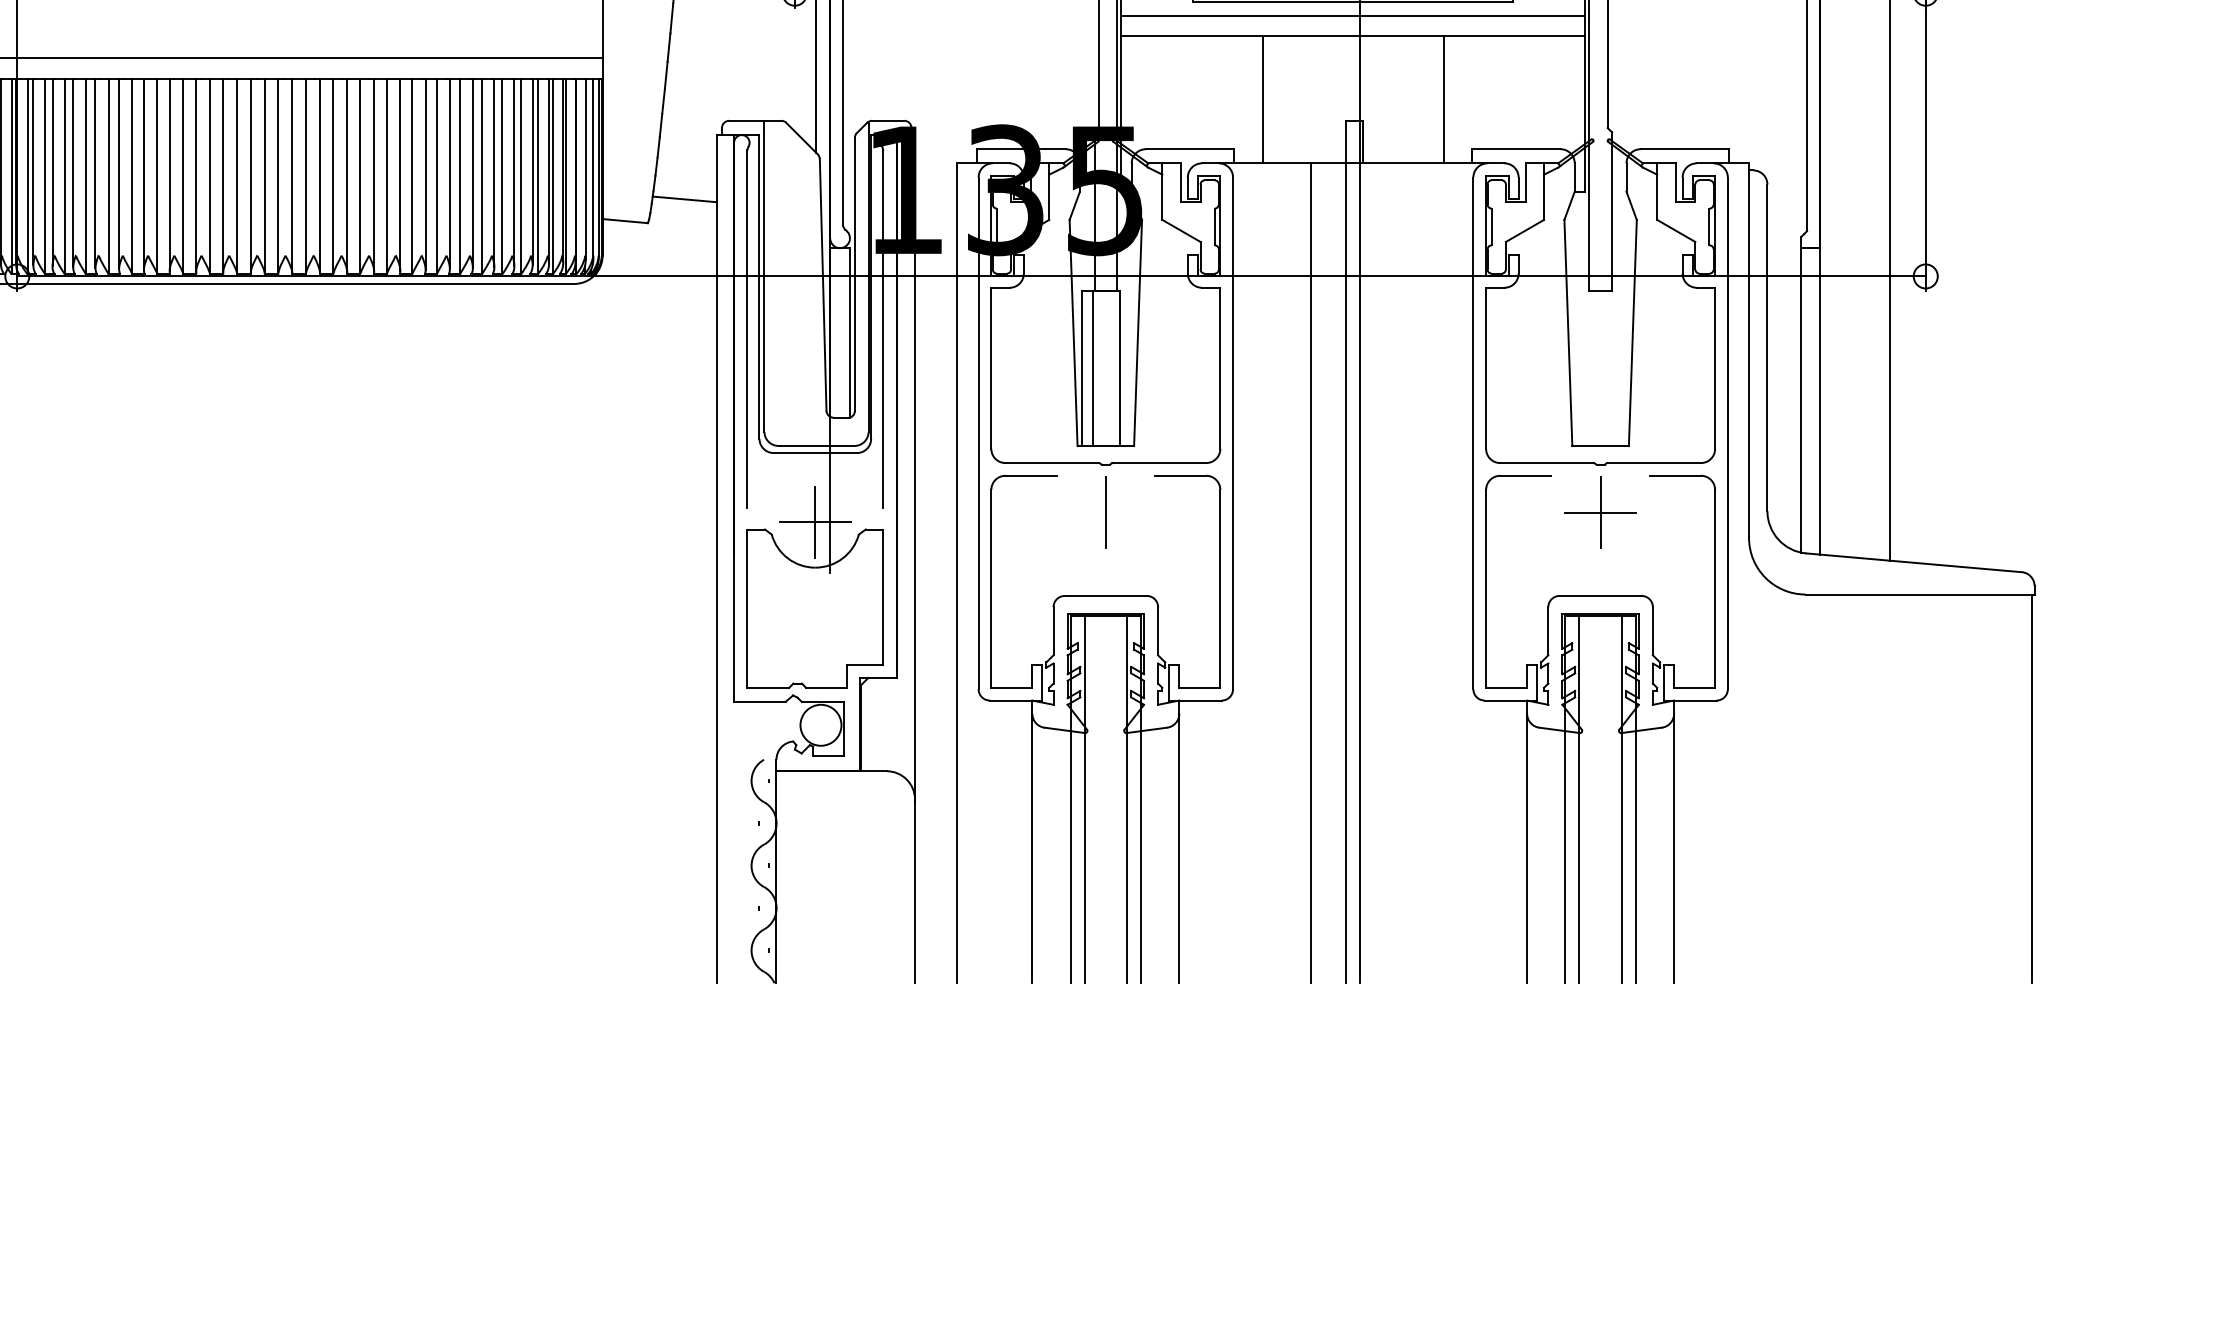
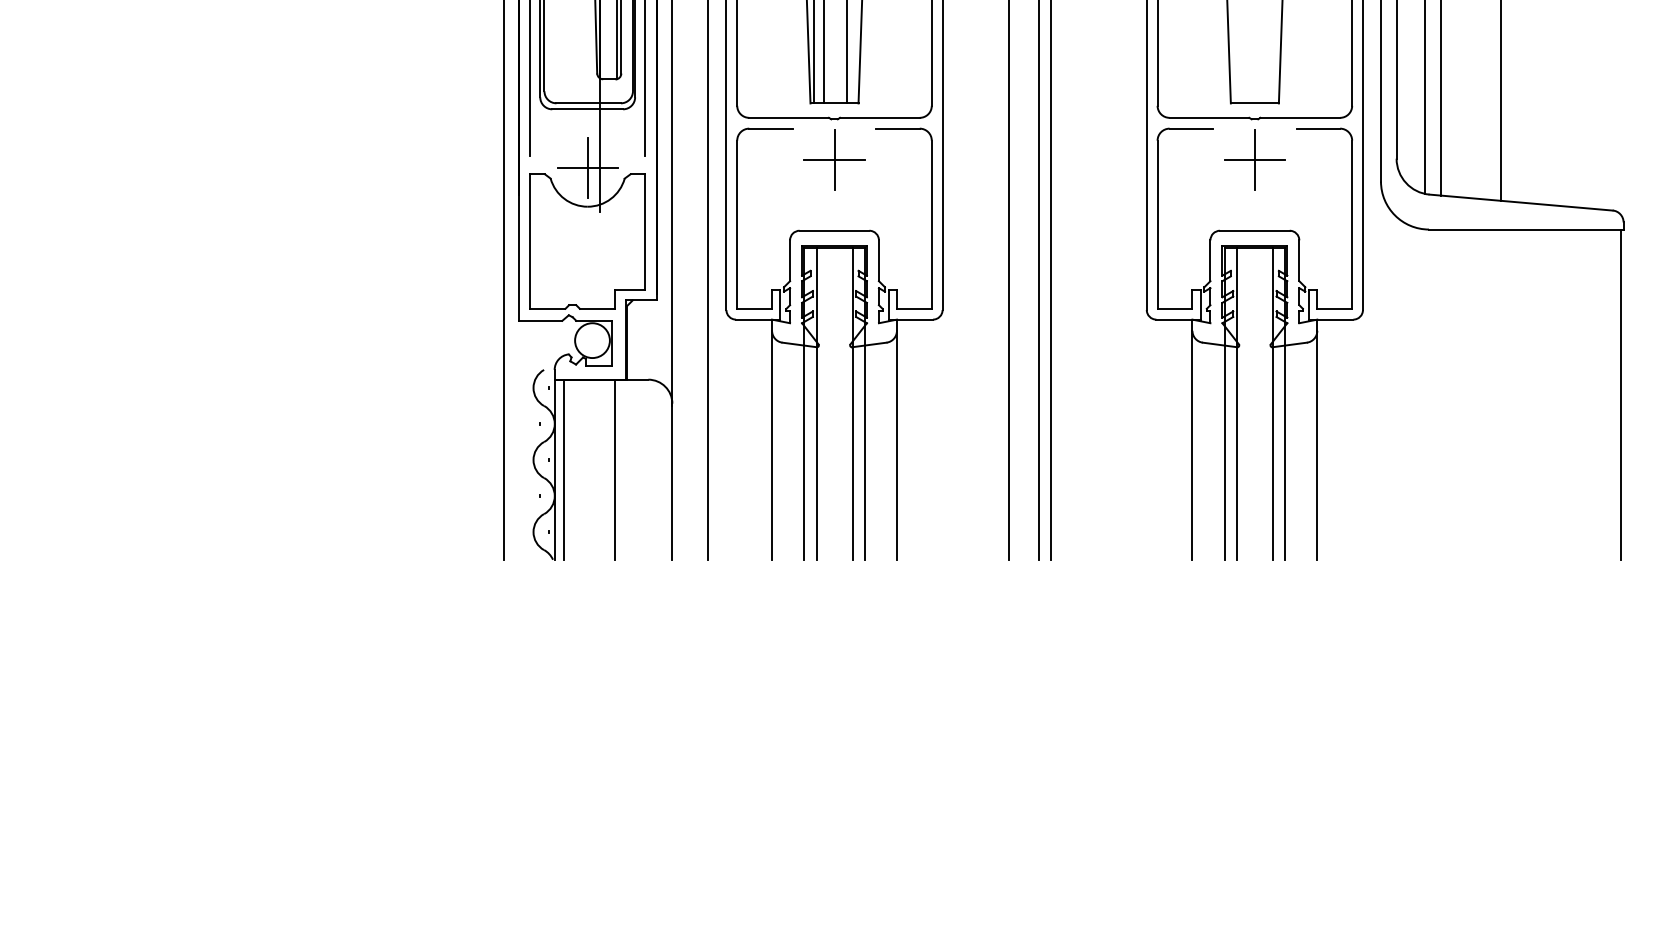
line: (1105, 512) -> (834, 159), added
line: (787, 877) -> (564, 469), added
line: (847, 877) -> (615, 469), added

